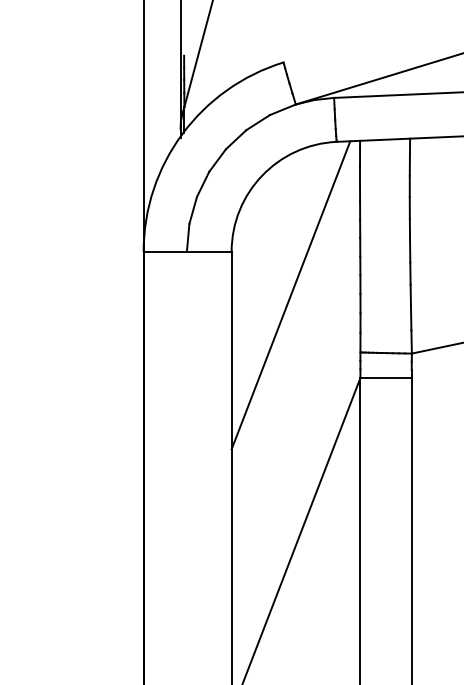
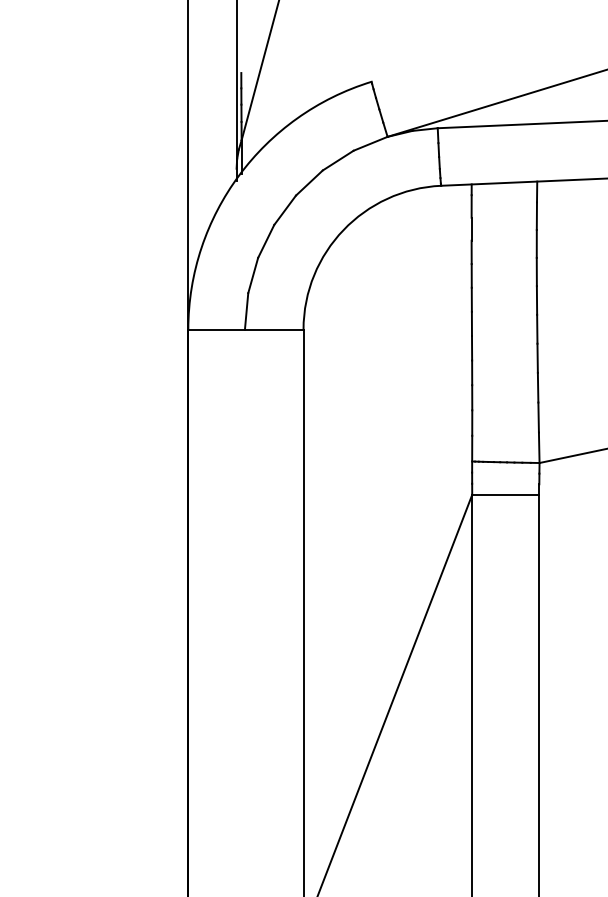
line: (290, 295) -> (380, 386), removed

